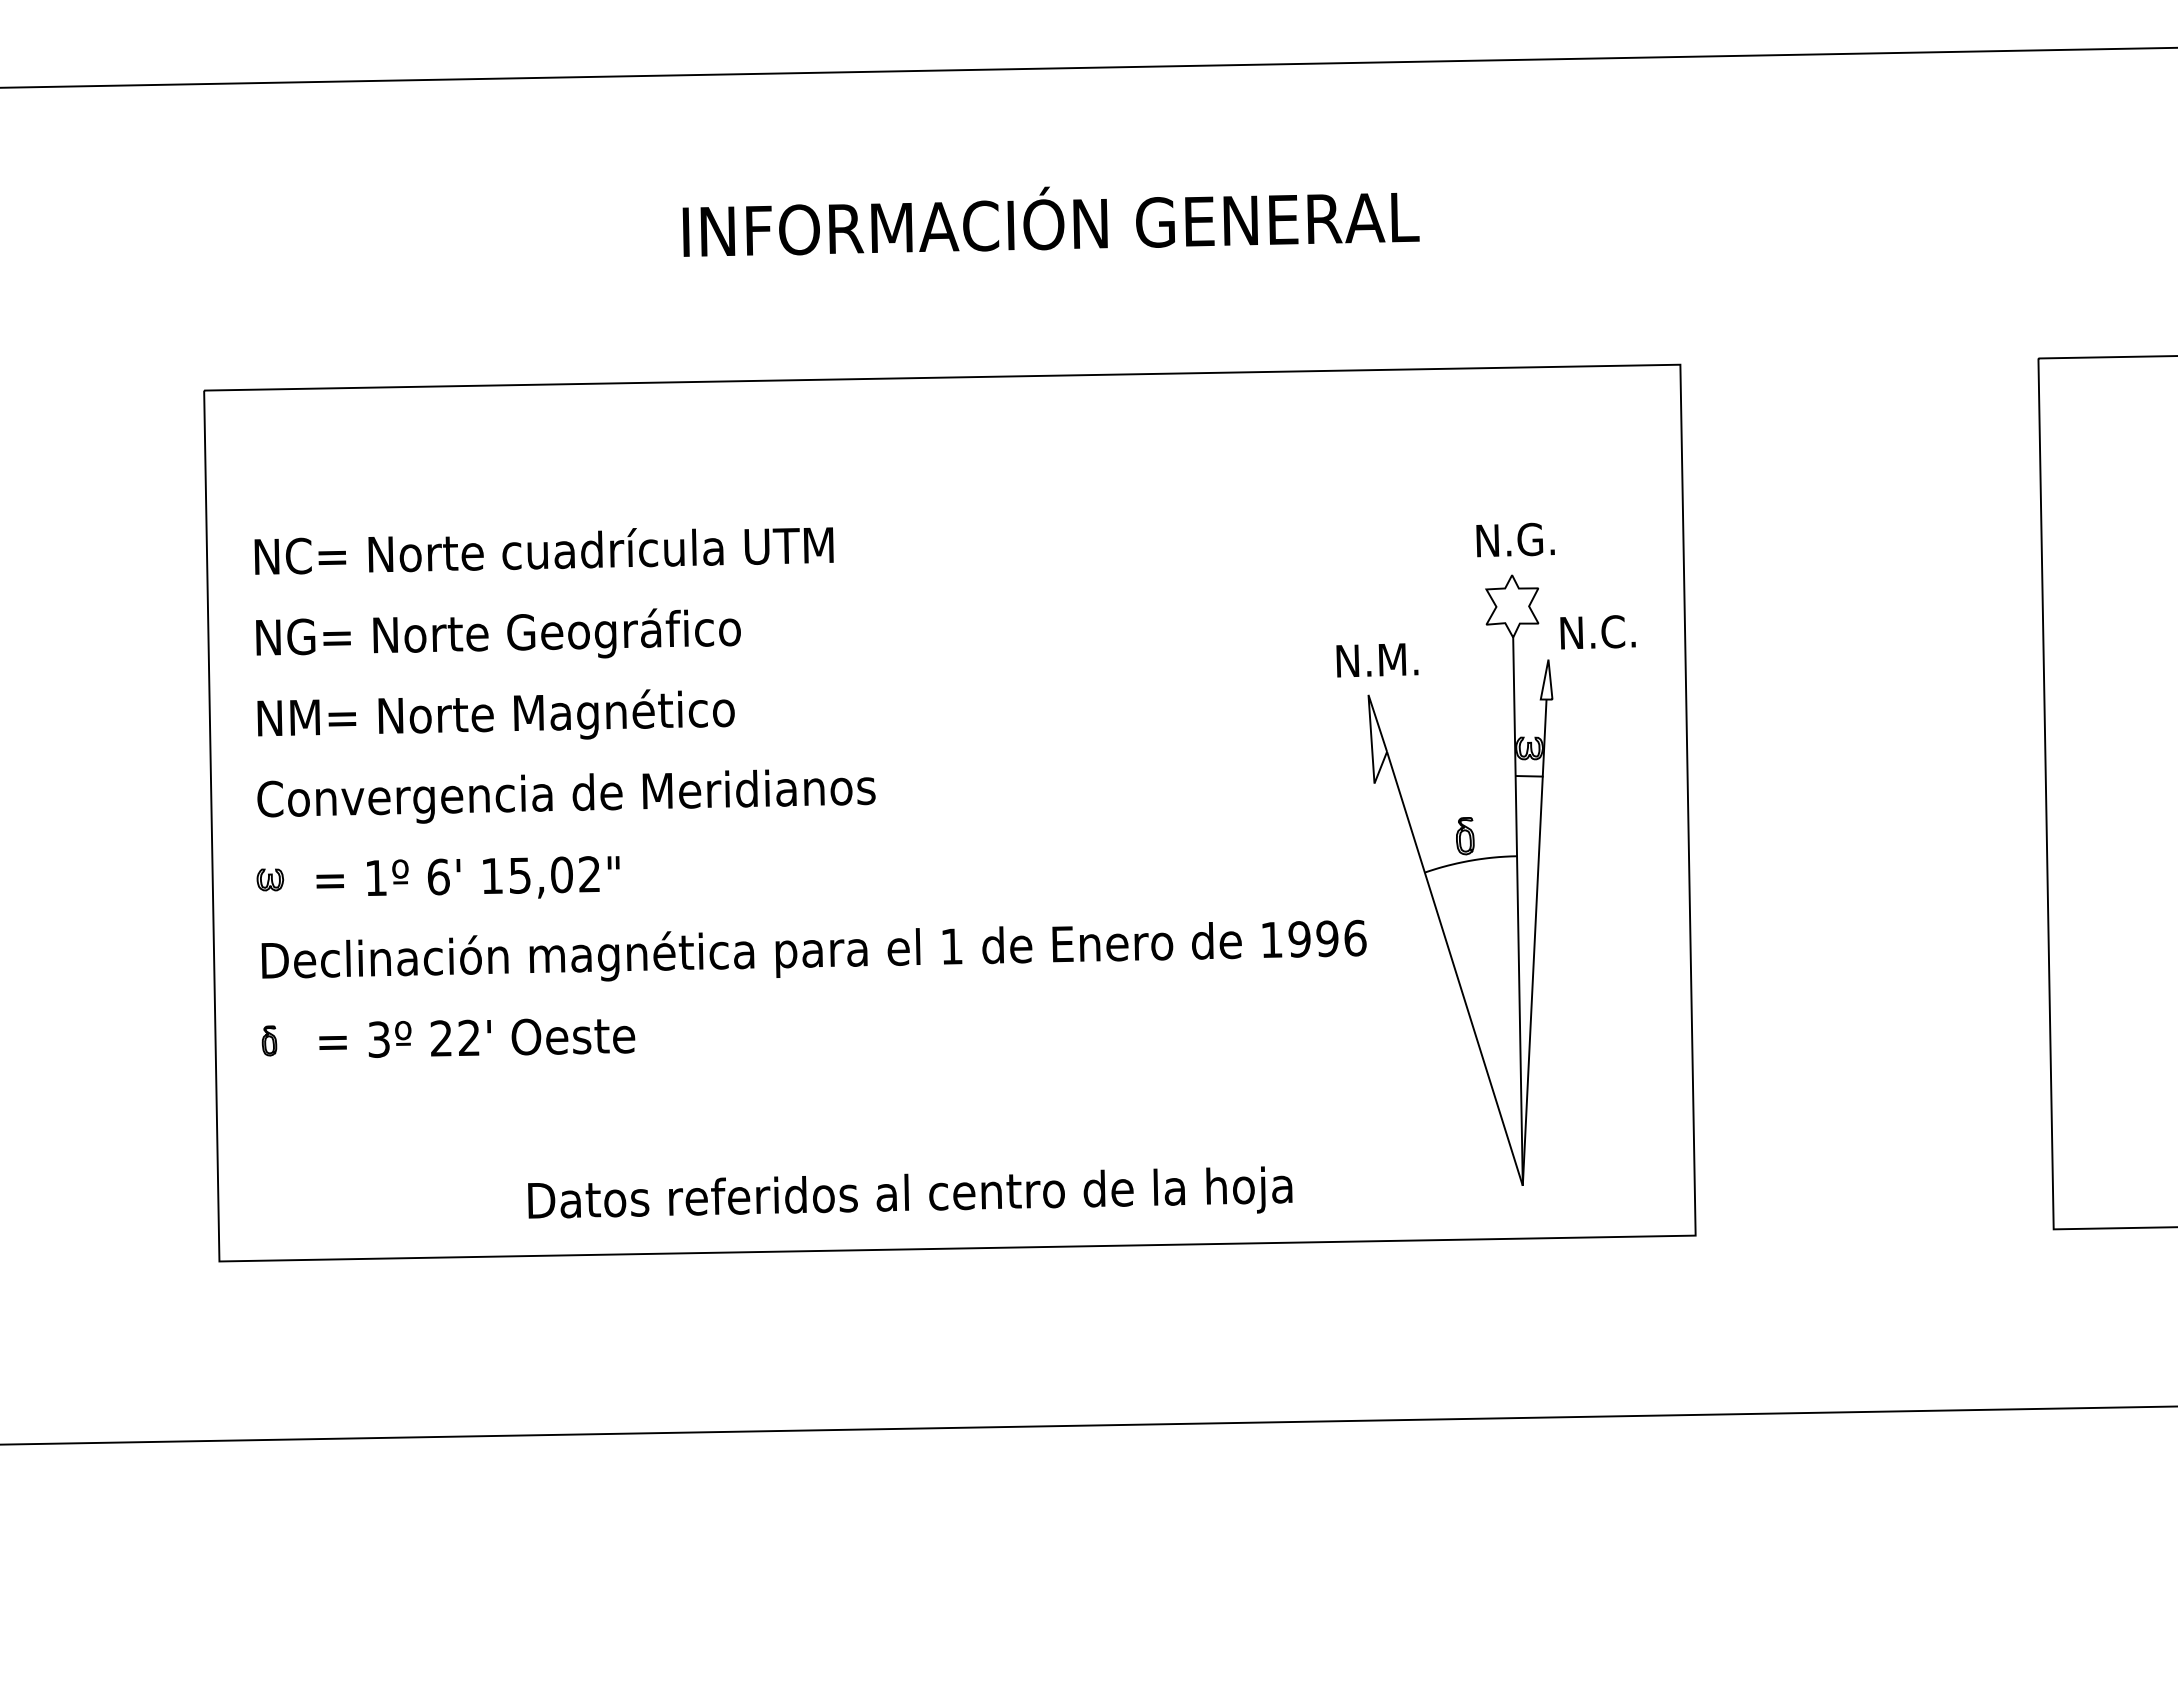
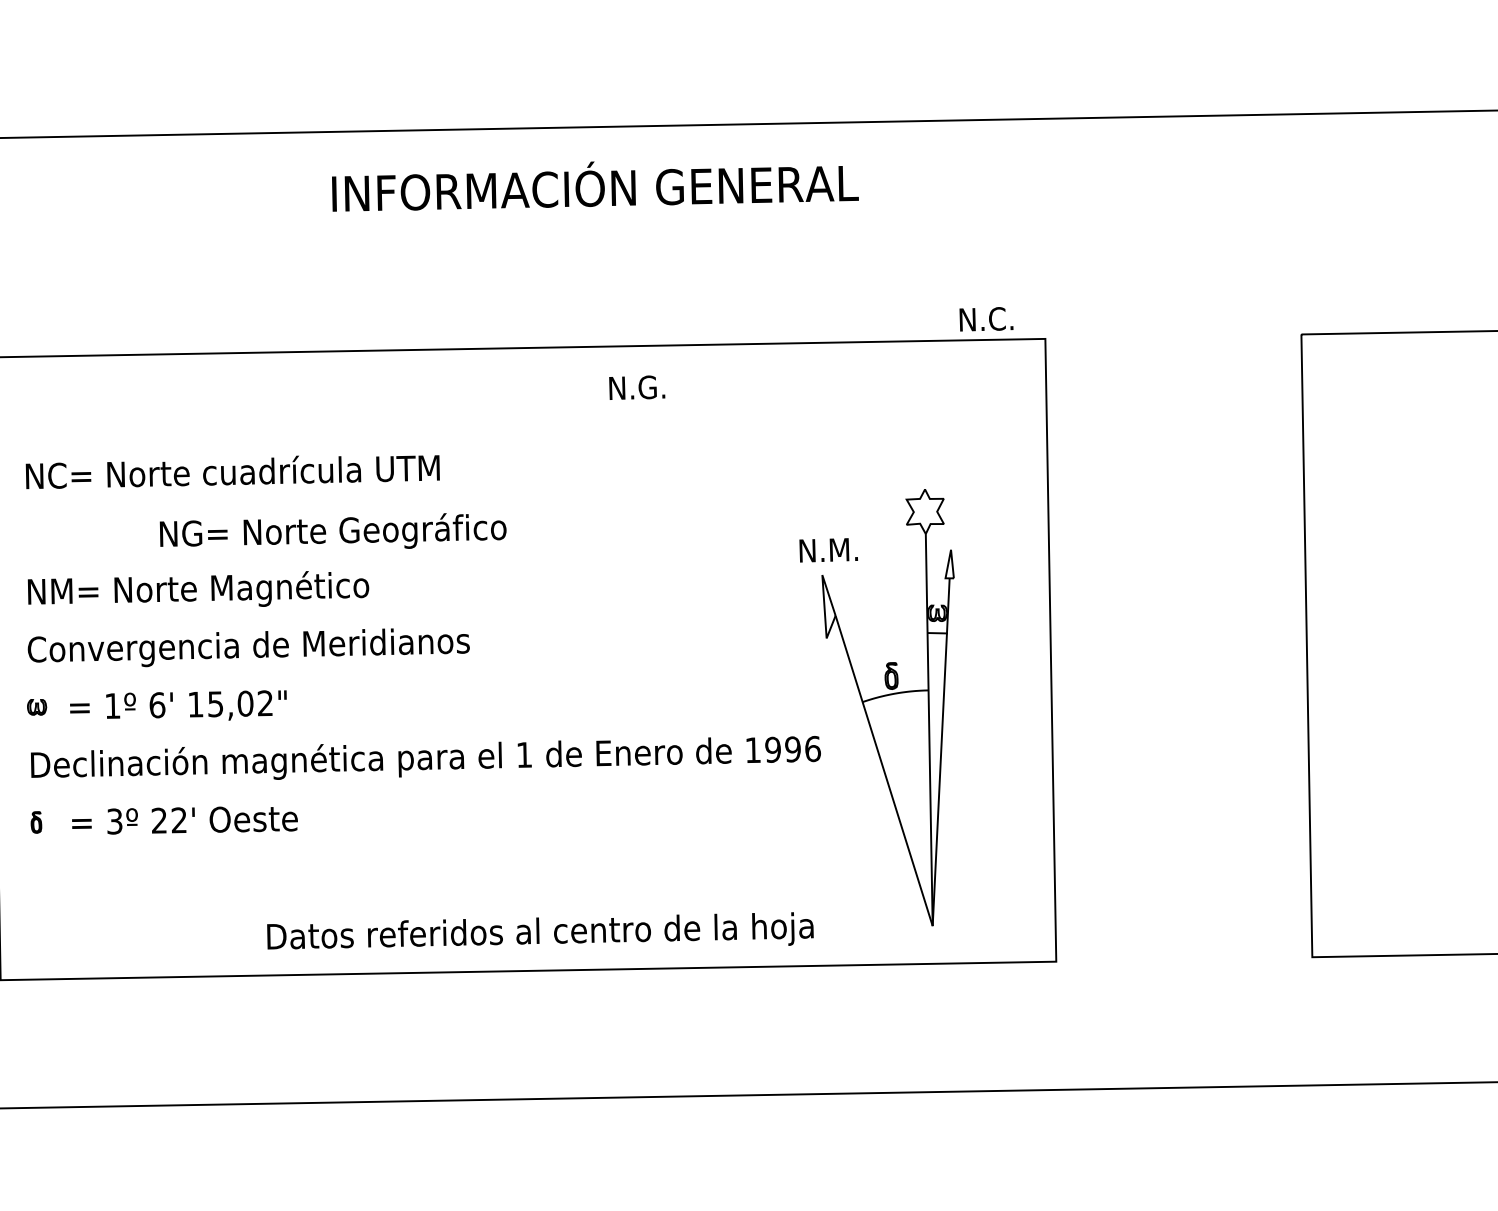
text: (1050, 221) -> (594, 186), moved
text: (1515, 539) -> (637, 387), moved
text: (1597, 632) -> (986, 319), moved
text: (498, 633) -> (333, 531), moved
text: (910, 1192) -> (540, 930), moved

